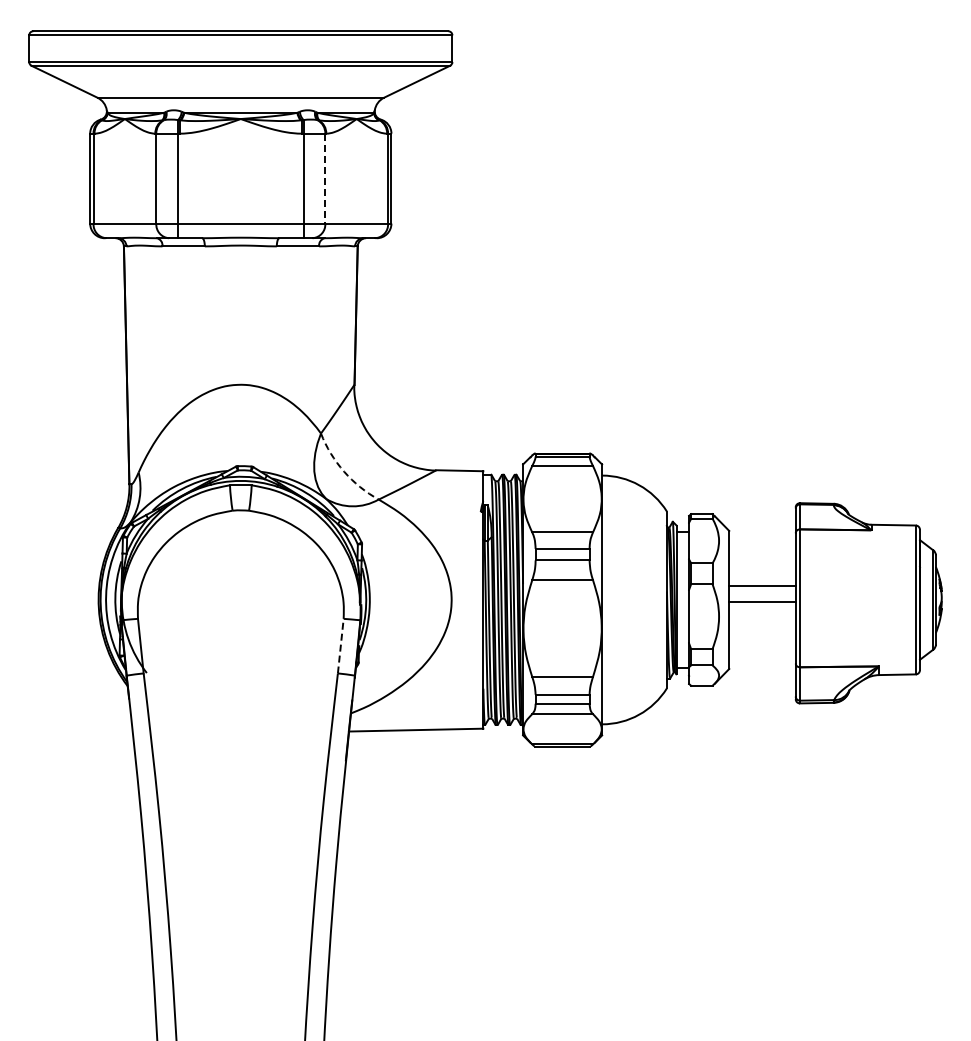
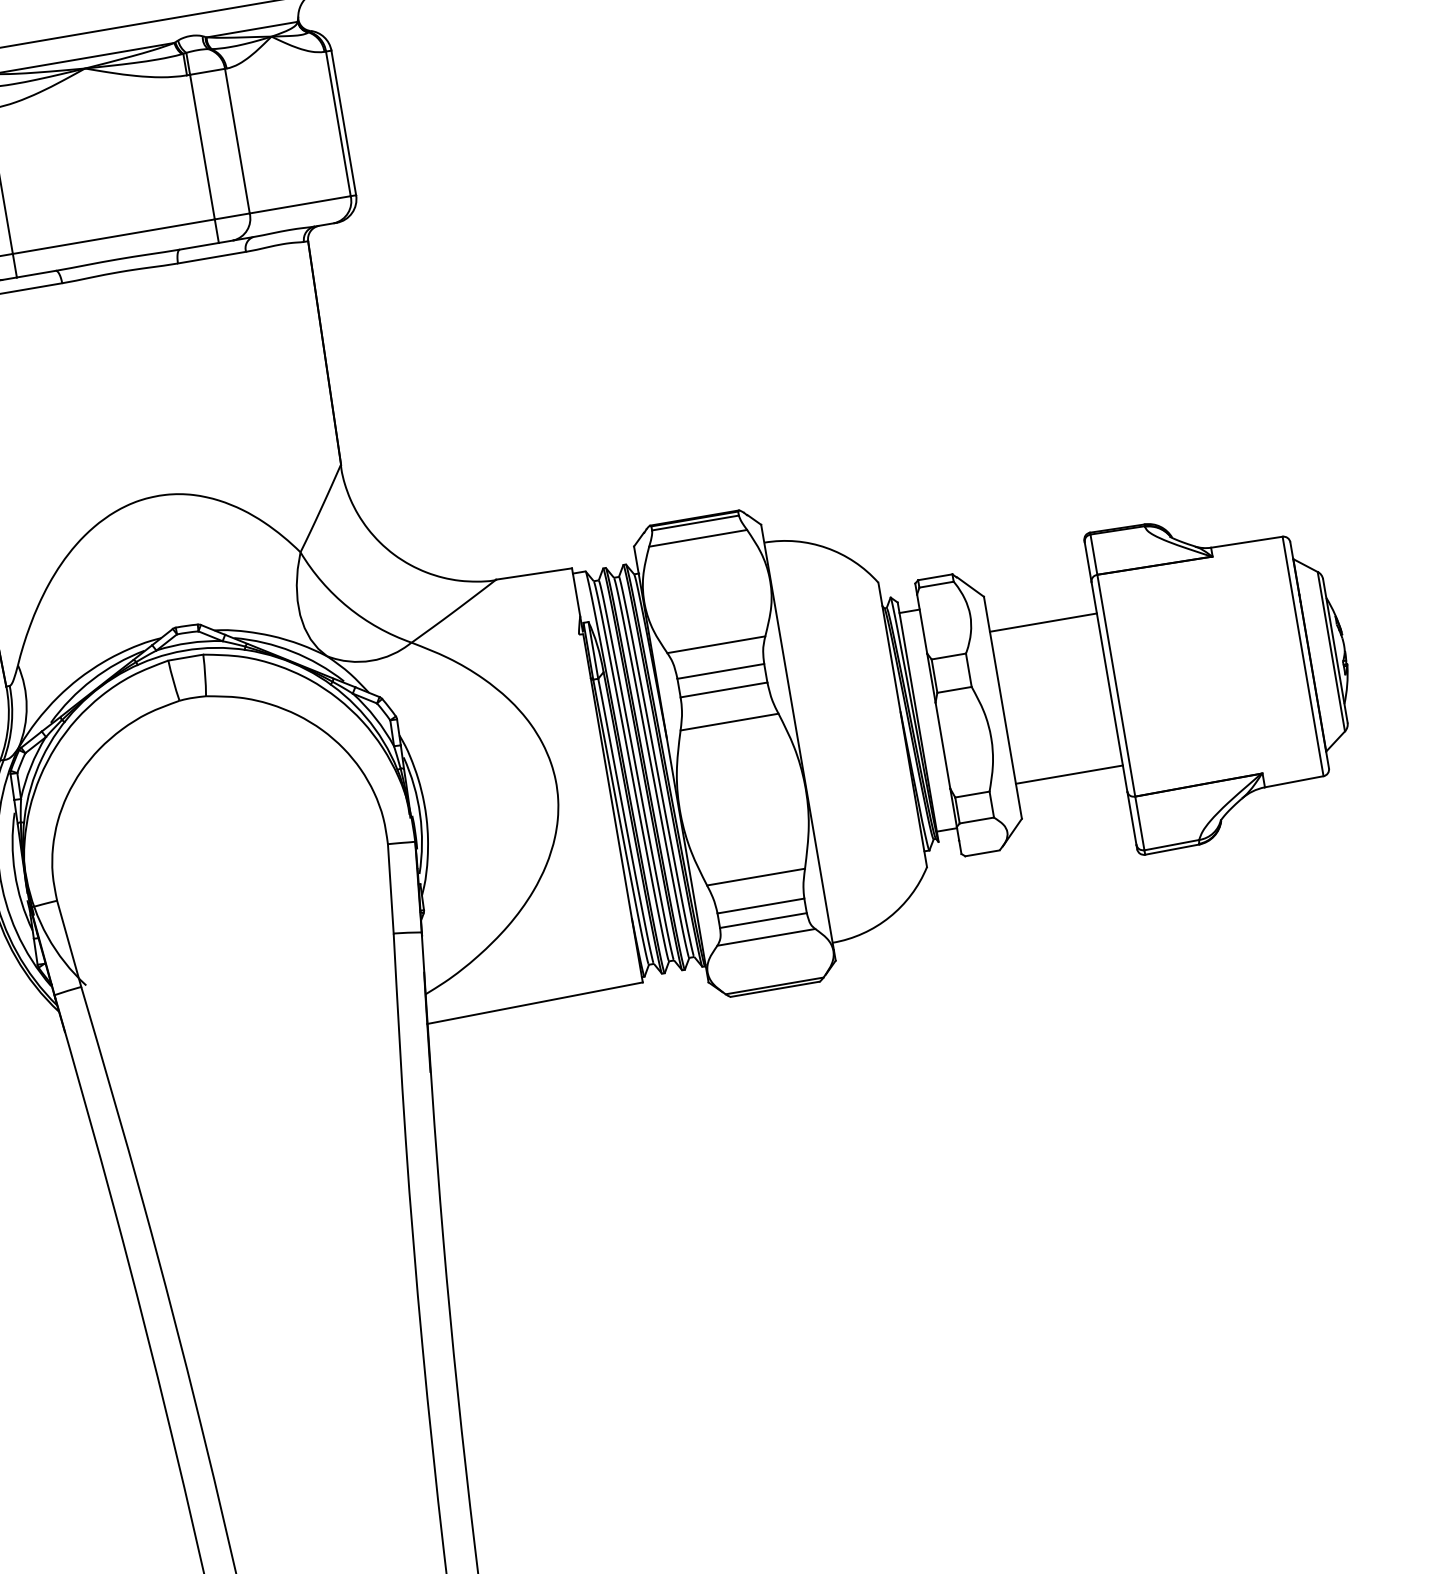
line: (325, 178) -> (237, 140), dashed -> solid
arc: (344, 471) -> (348, 606), dashed -> solid
line: (762, 585) -> (1043, 622), moved
line: (762, 602) -> (1069, 775), moved
line: (340, 645) -> (390, 887), dashed -> solid

